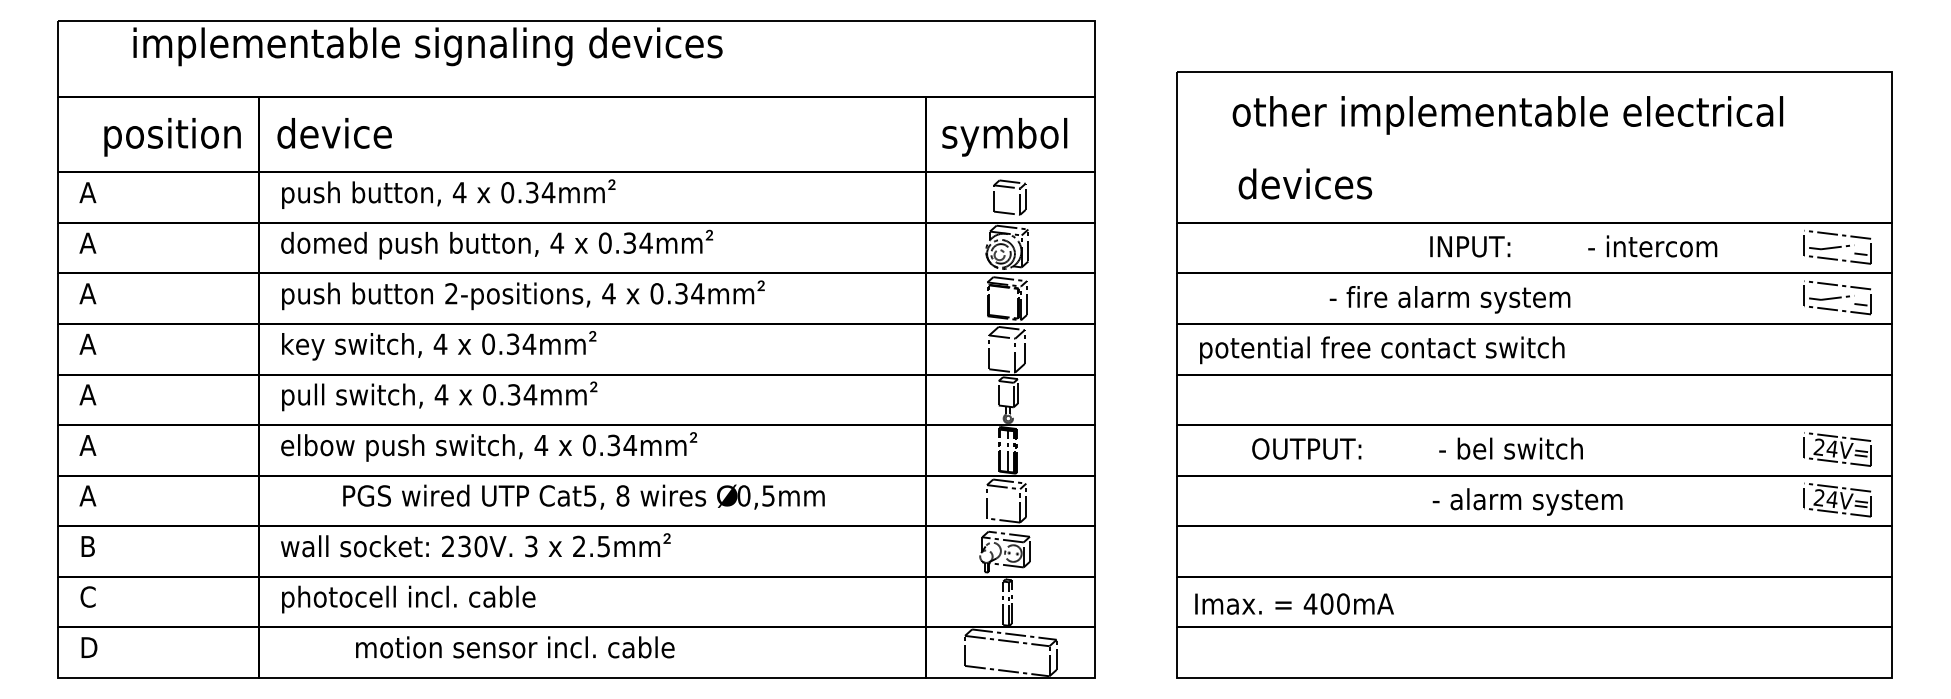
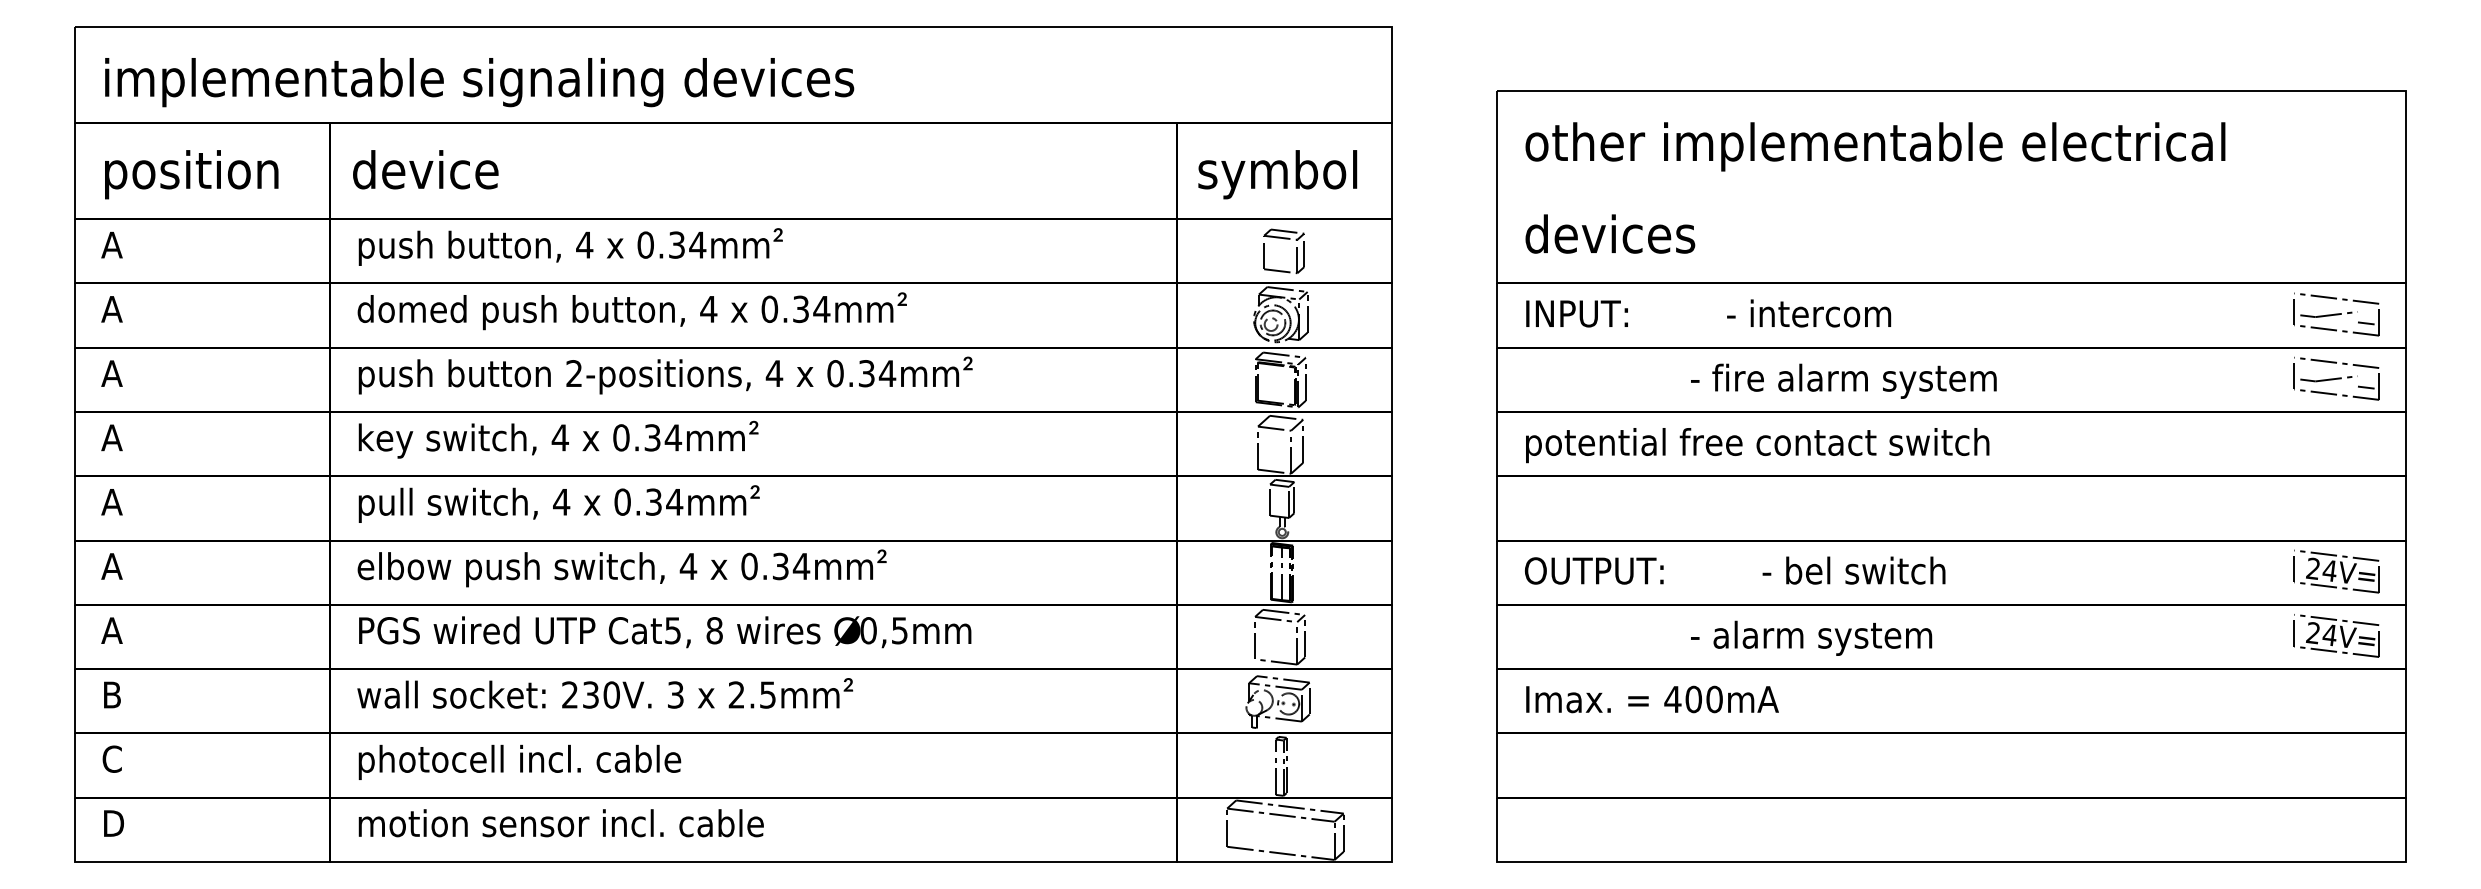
text: (427, 46) -> (478, 82), moved
text: (1507, 115) -> (1874, 146), moved
text: (172, 137) -> (191, 174), moved
text: (1305, 183) -> (1610, 233), moved
text: (1573, 246) -> (1708, 313), moved
text: (1417, 448) -> (1735, 570), moved
text: (583, 496) -> (664, 631), moved
text: (1527, 501) -> (1811, 637), moved
text: (1294, 603) -> (1652, 698), moved
text: (515, 647) -> (561, 823), moved

